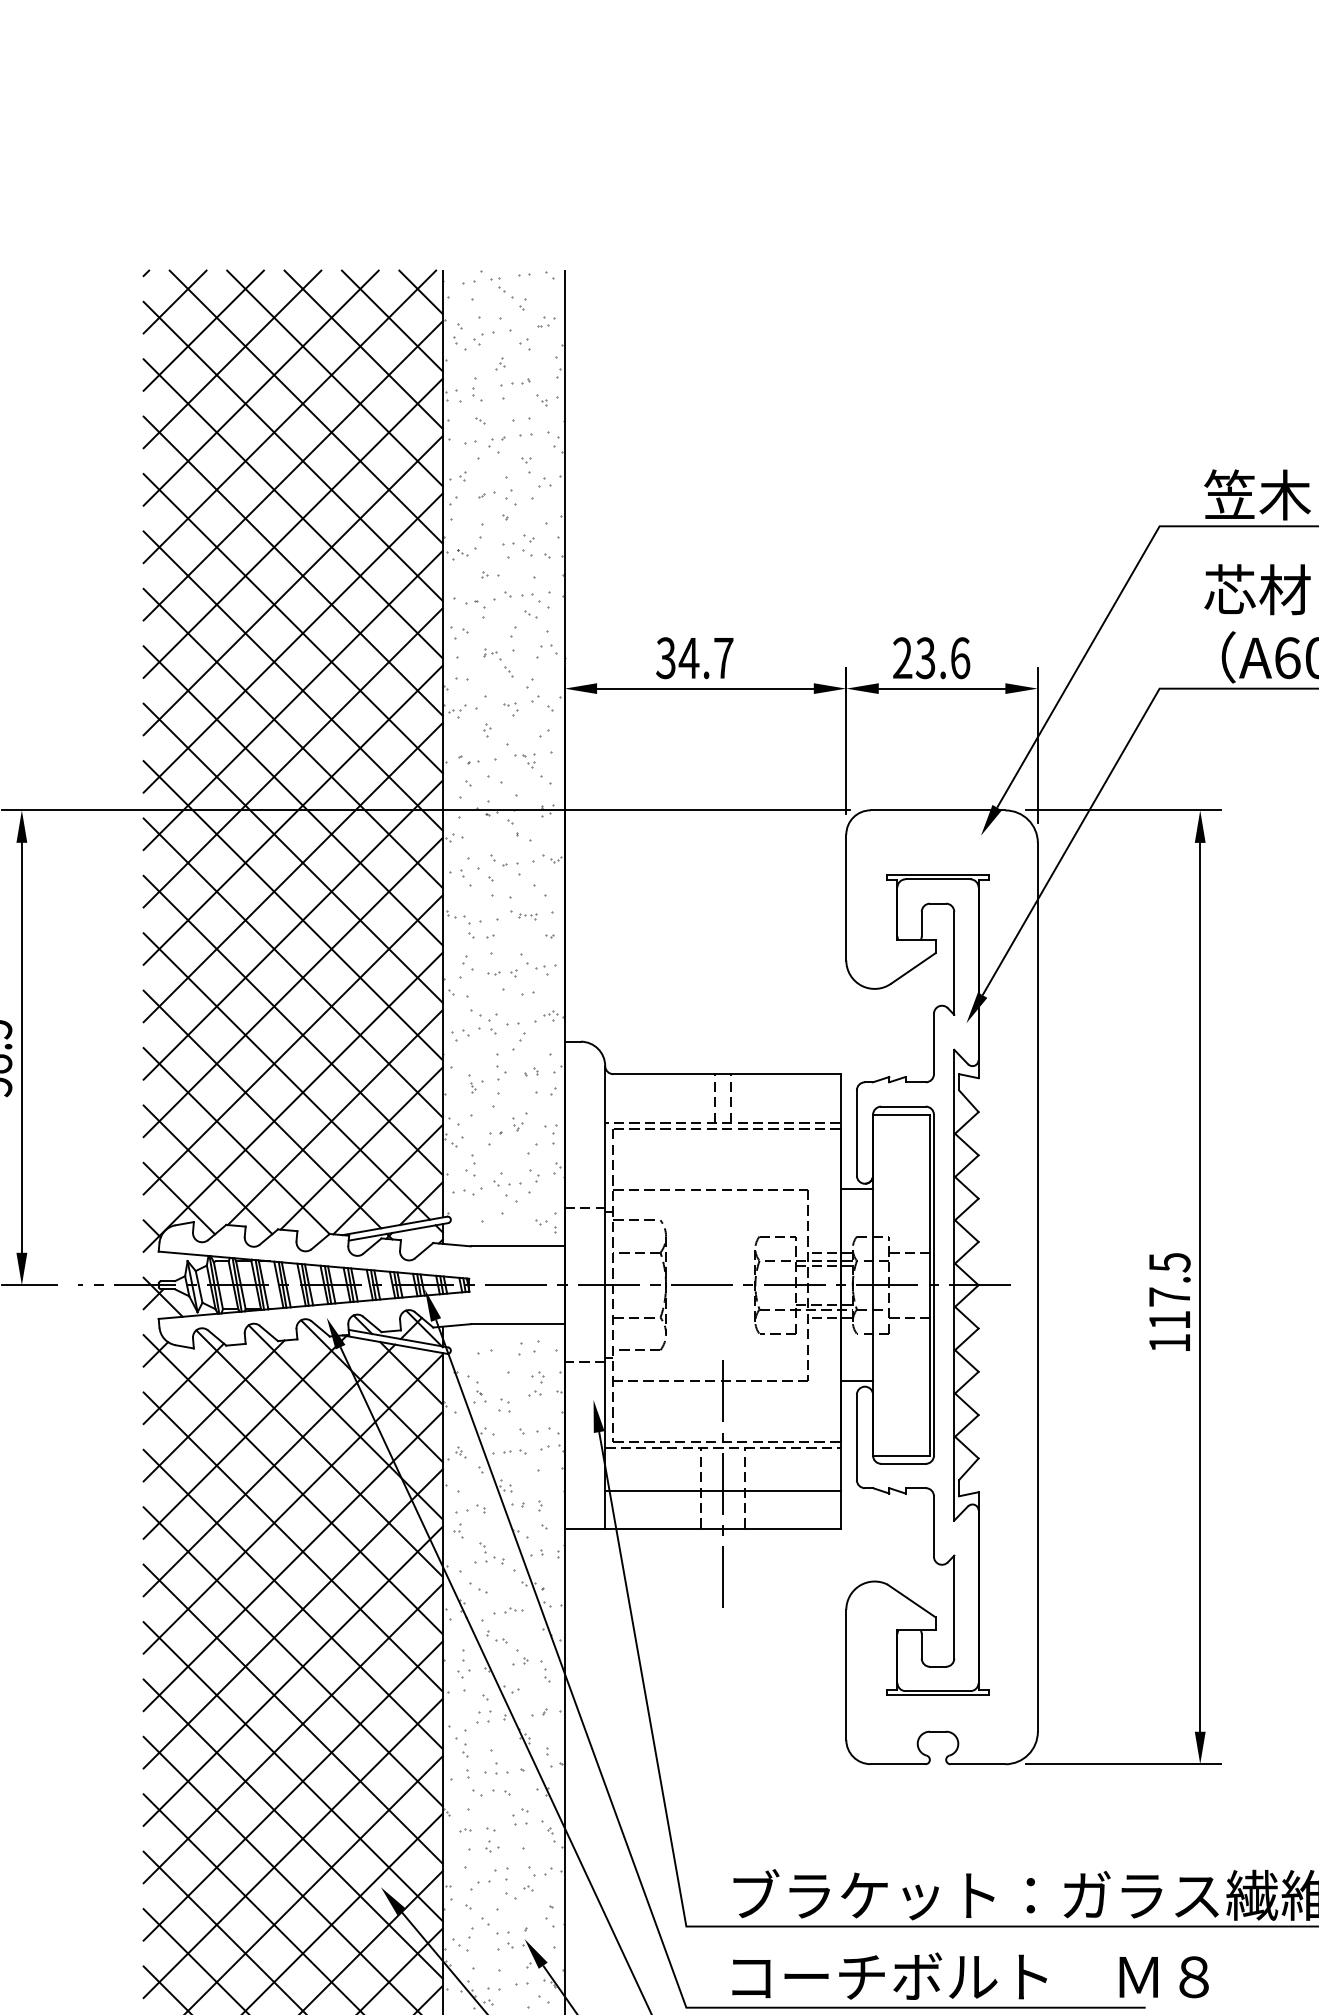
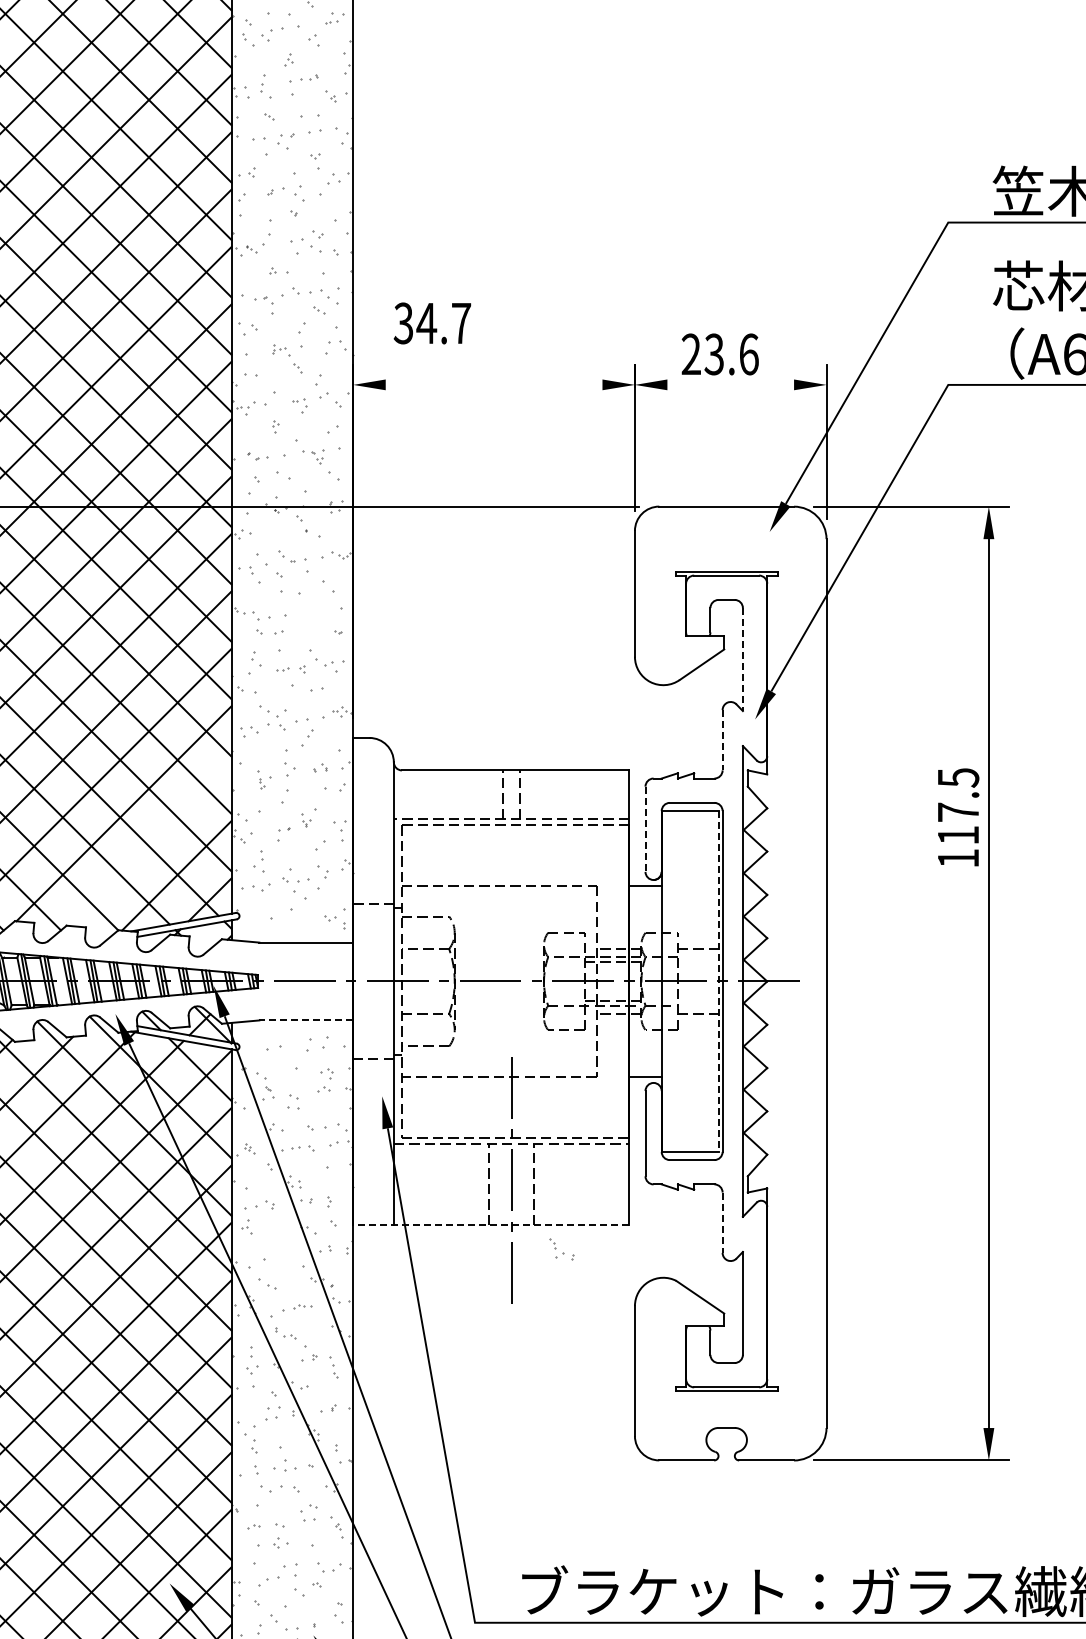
text: (694, 658) -> (432, 323), moved
line: (705, 688) -> (494, 384), removed
line: (941, 688) -> (730, 384), removed
part: (523, 915) -> (312, 611), removed
line: (954, 963) -> (743, 659), solid -> dashed
line: (933, 1044) -> (722, 740), solid -> dashed
line: (856, 1133) -> (645, 829), solid -> dashed
line: (361, 1148) -> (150, 844), removed
line: (929, 1285) -> (718, 981), solid -> dashed
text: (1169, 1301) -> (958, 816), moved
line: (517, 1324) -> (306, 1020), solid -> dashed
line: (722, 1490) -> (511, 1186), removed
line: (933, 1526) -> (722, 1222), solid -> dashed
line: (702, 1528) -> (491, 1224), solid -> dashed
part: (491, 1553) -> (561, 1249), moved

